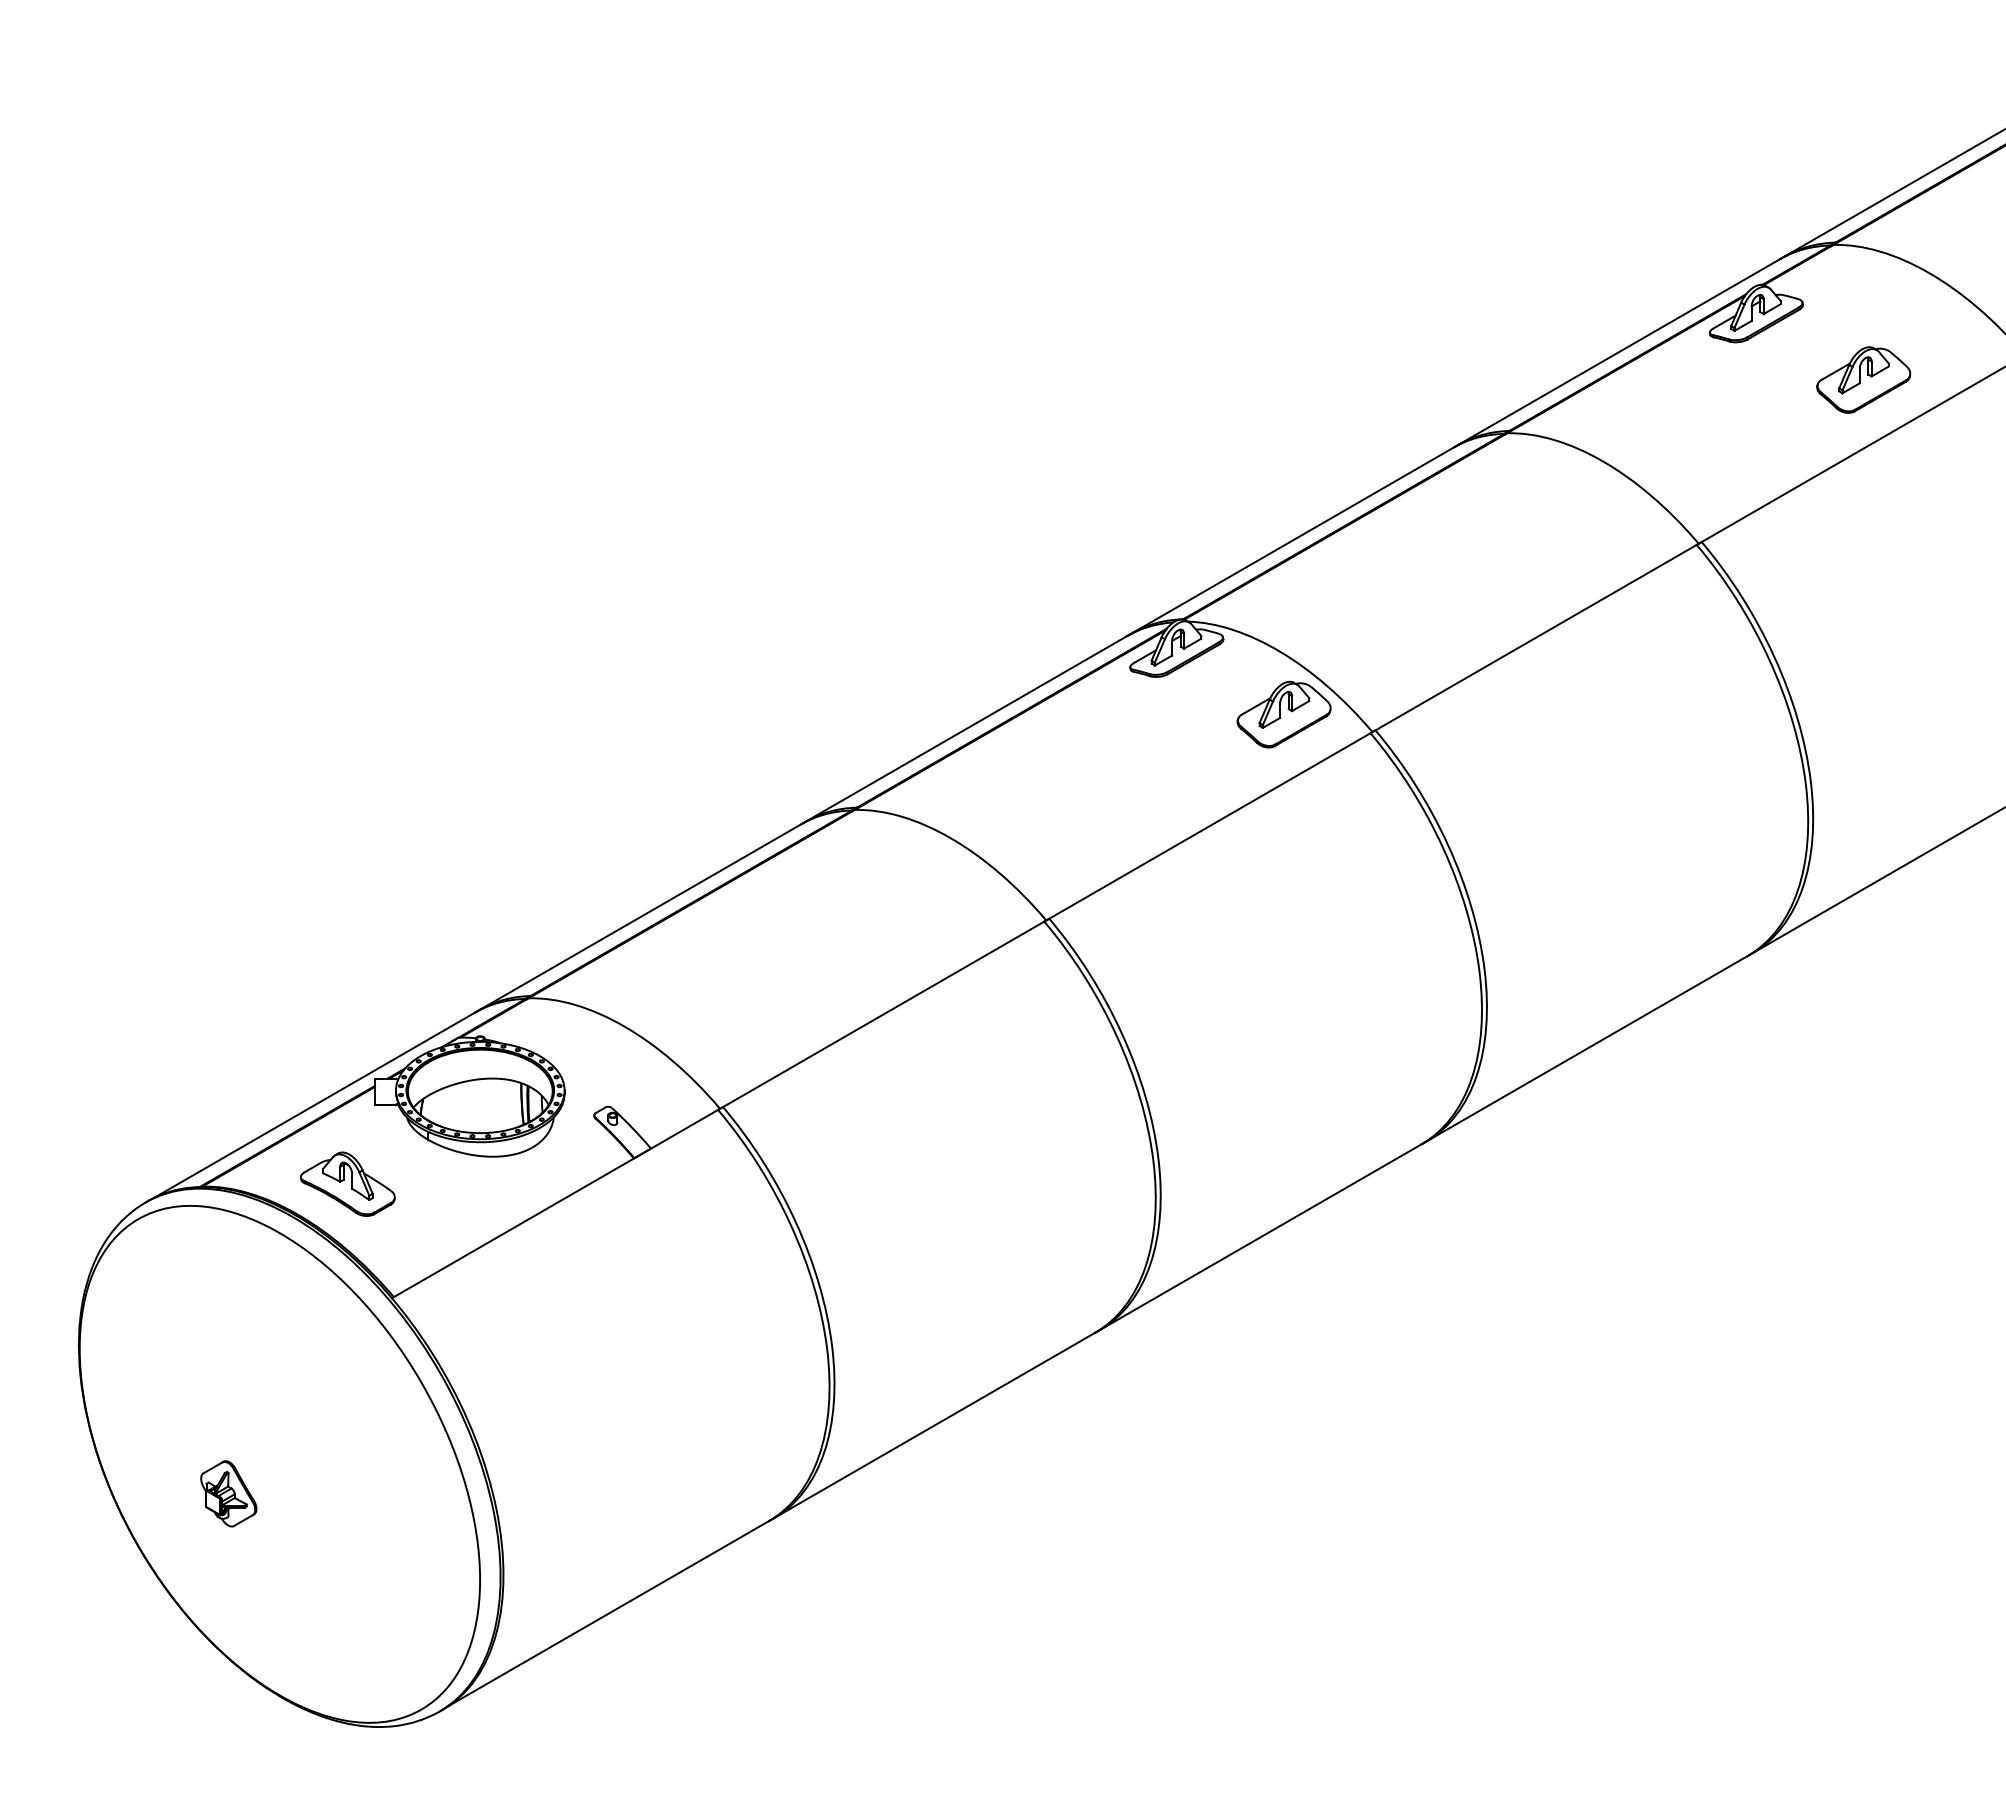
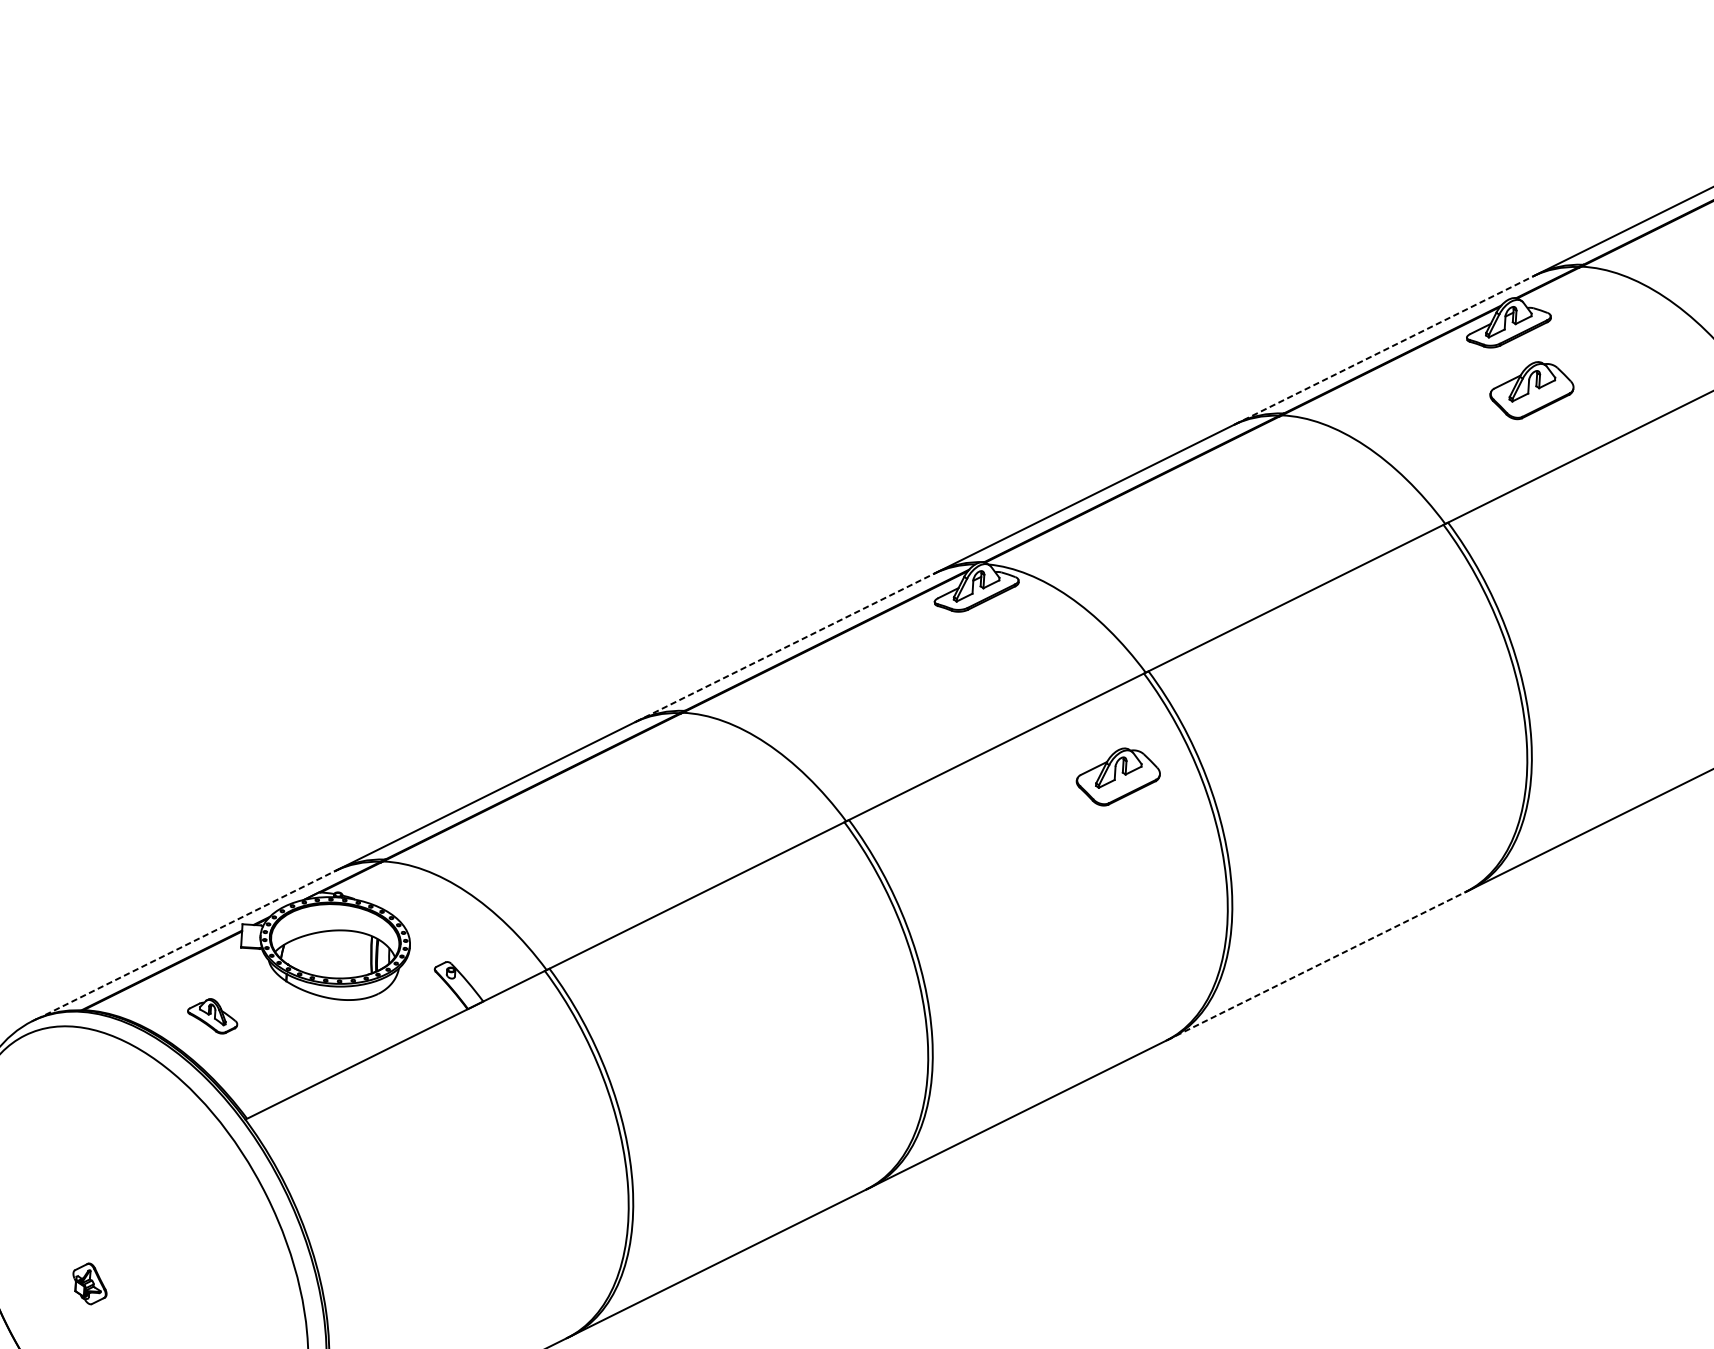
line: (1618, 352) -> (1384, 350), solid -> dashed
part: (1863, 379) -> (1531, 390), moved
part: (1283, 714) -> (1117, 777), moved
line: (966, 728) -> (786, 646), solid -> dashed
line: (1586, 1049) -> (1317, 965), solid -> dashed
line: (317, 1103) -> (190, 942), solid -> dashed
part: (347, 1183) -> (212, 1015), size x0.6
part: (228, 1493) -> (89, 1283), size x0.7

